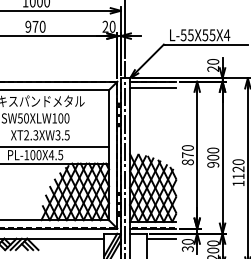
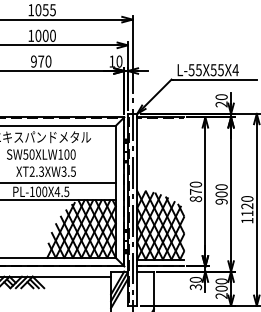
text: (105, 26) -> (112, 61), 20 -> 10
line: (153, 88) -> (160, 124), removed
line: (160, 238) -> (168, 276), removed

